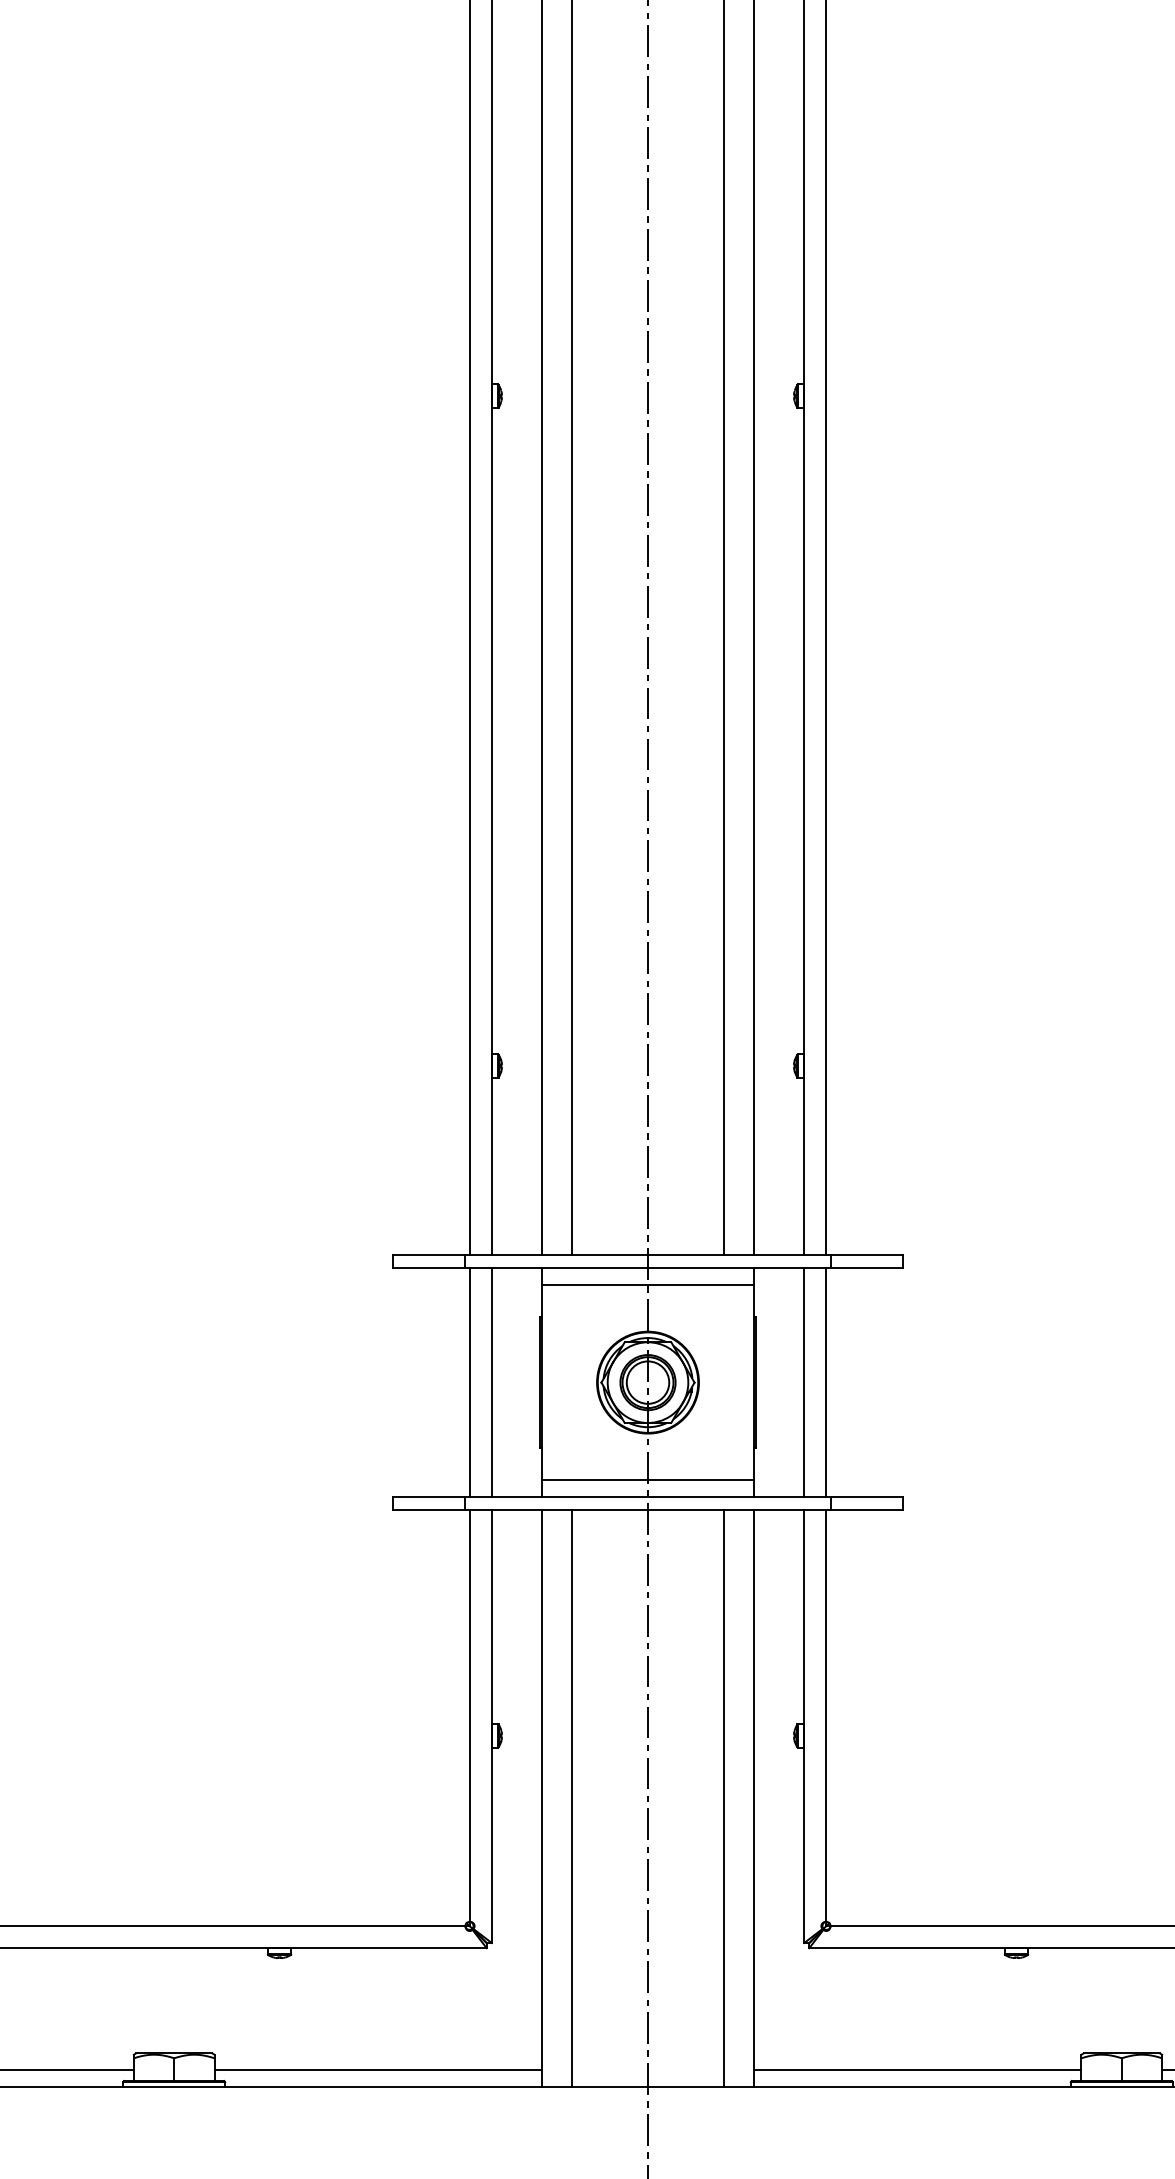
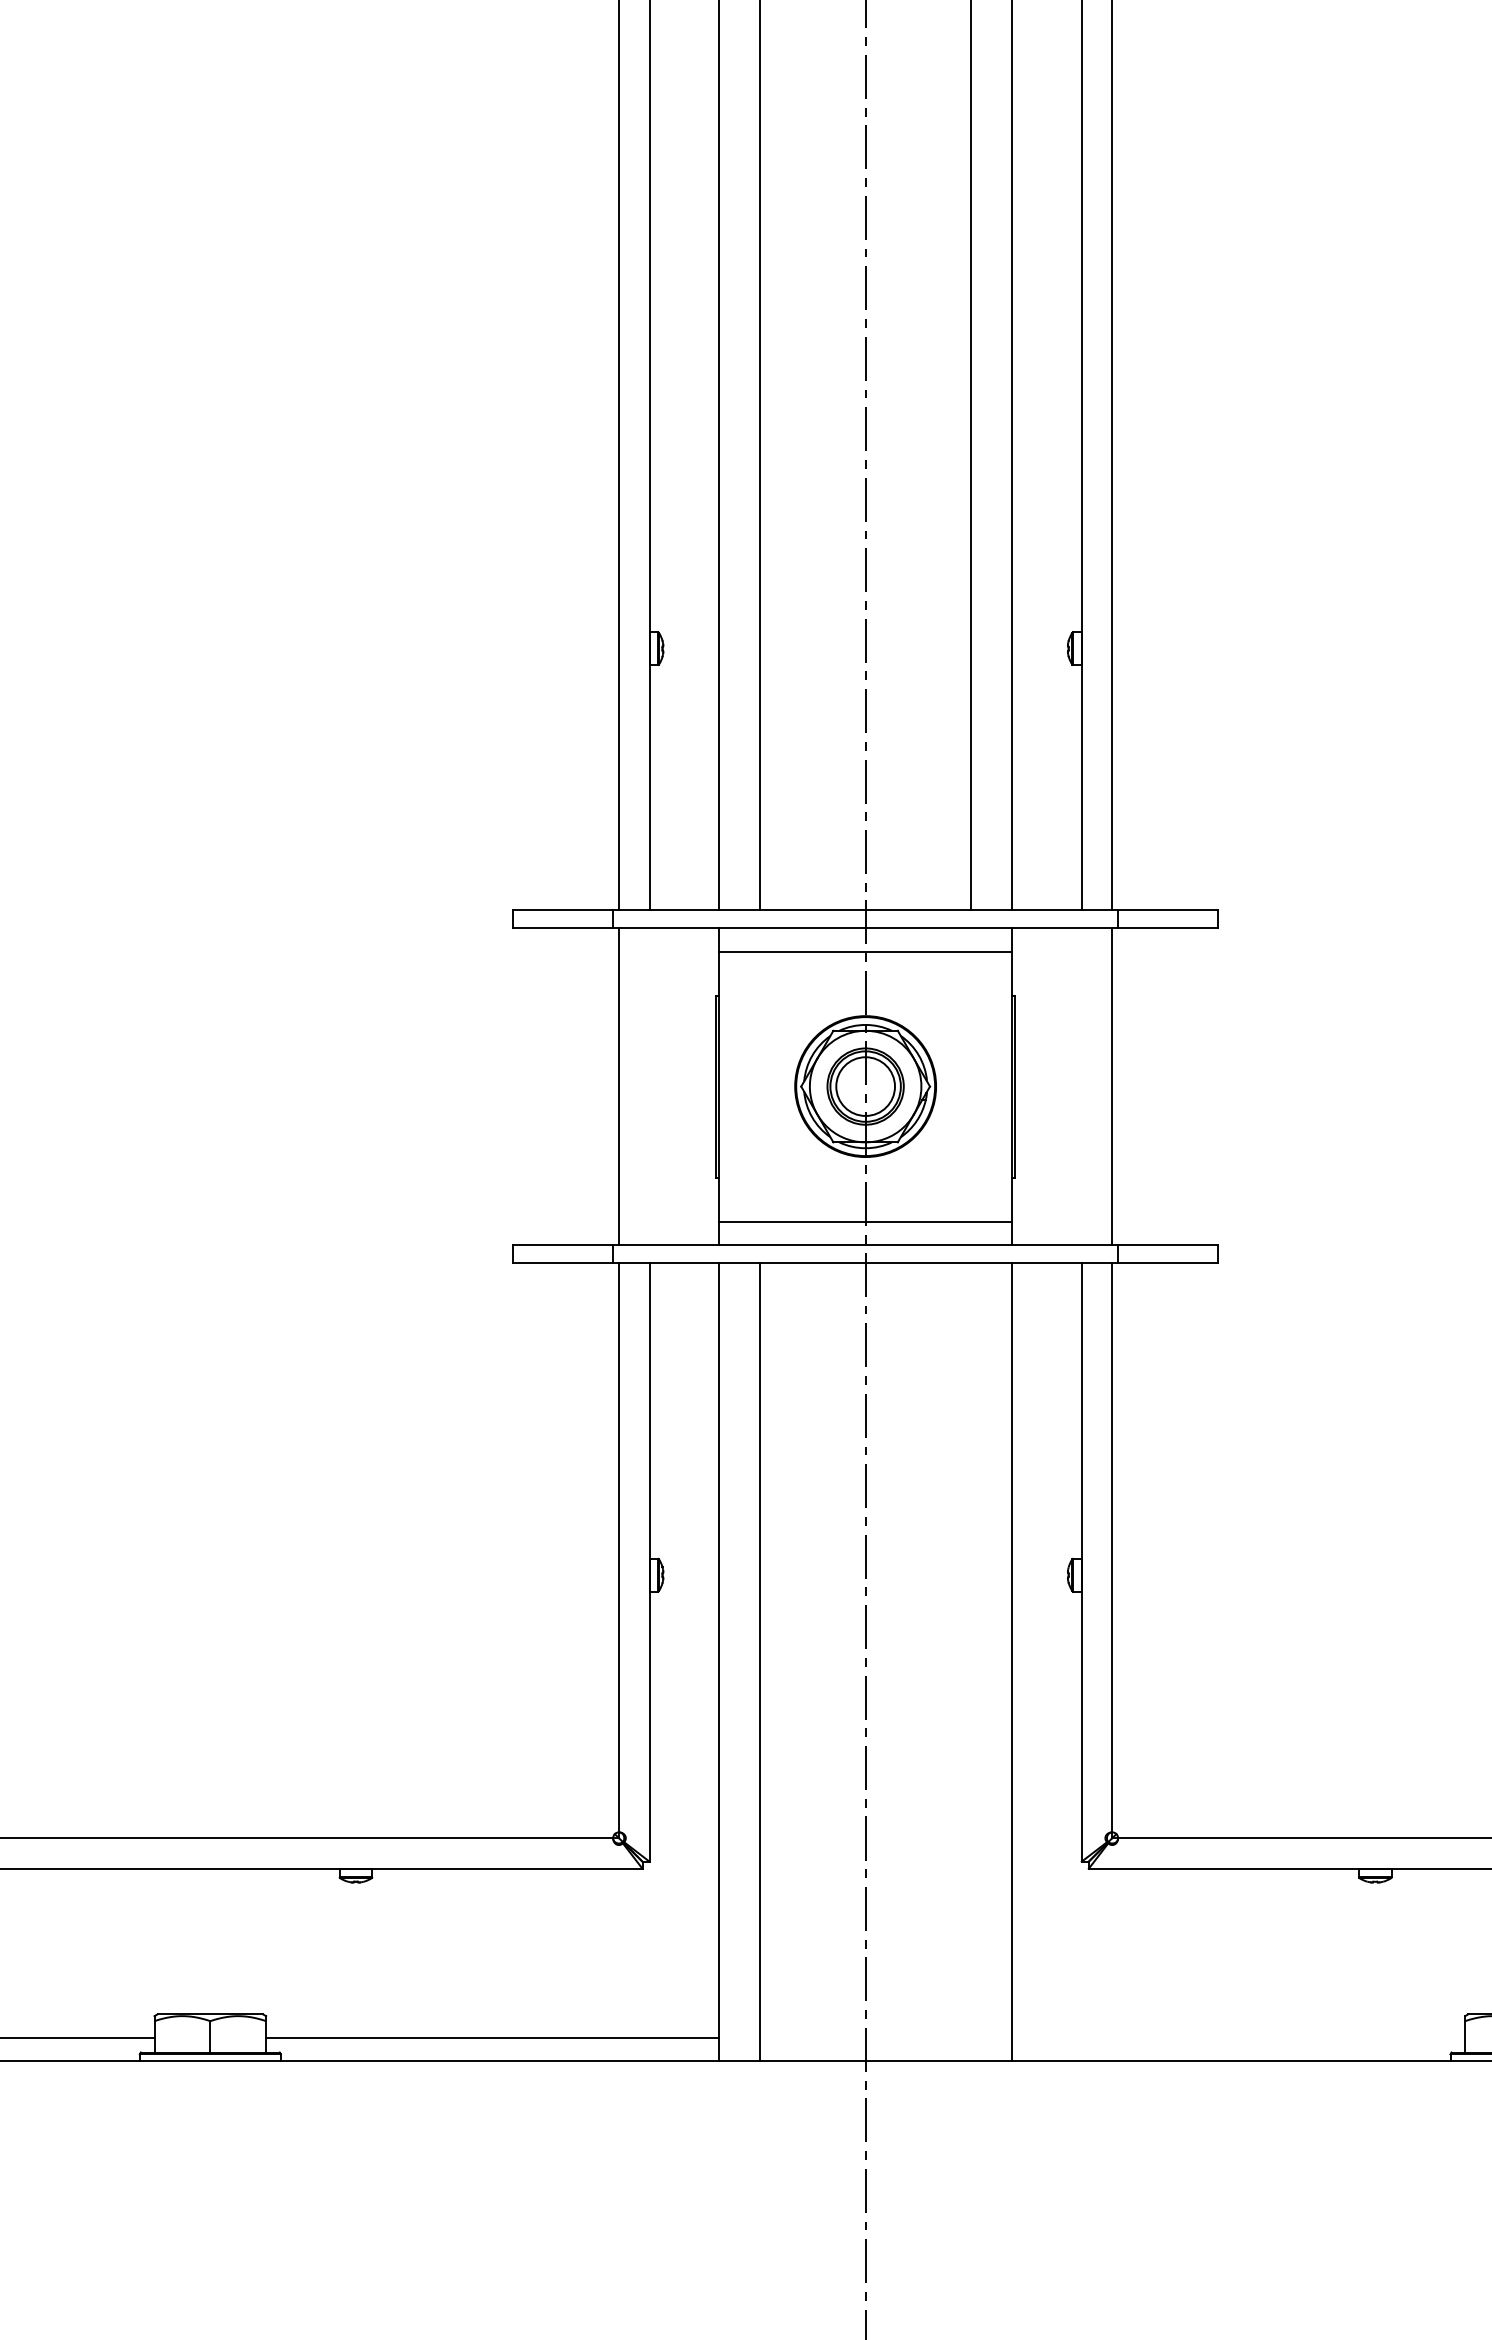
line: (491, 1382) -> (649, 1086), removed
line: (804, 1382) -> (1082, 1086), removed
line: (724, 1798) -> (971, 1661), removed
line: (917, 2070) -> (1238, 2037), removed

